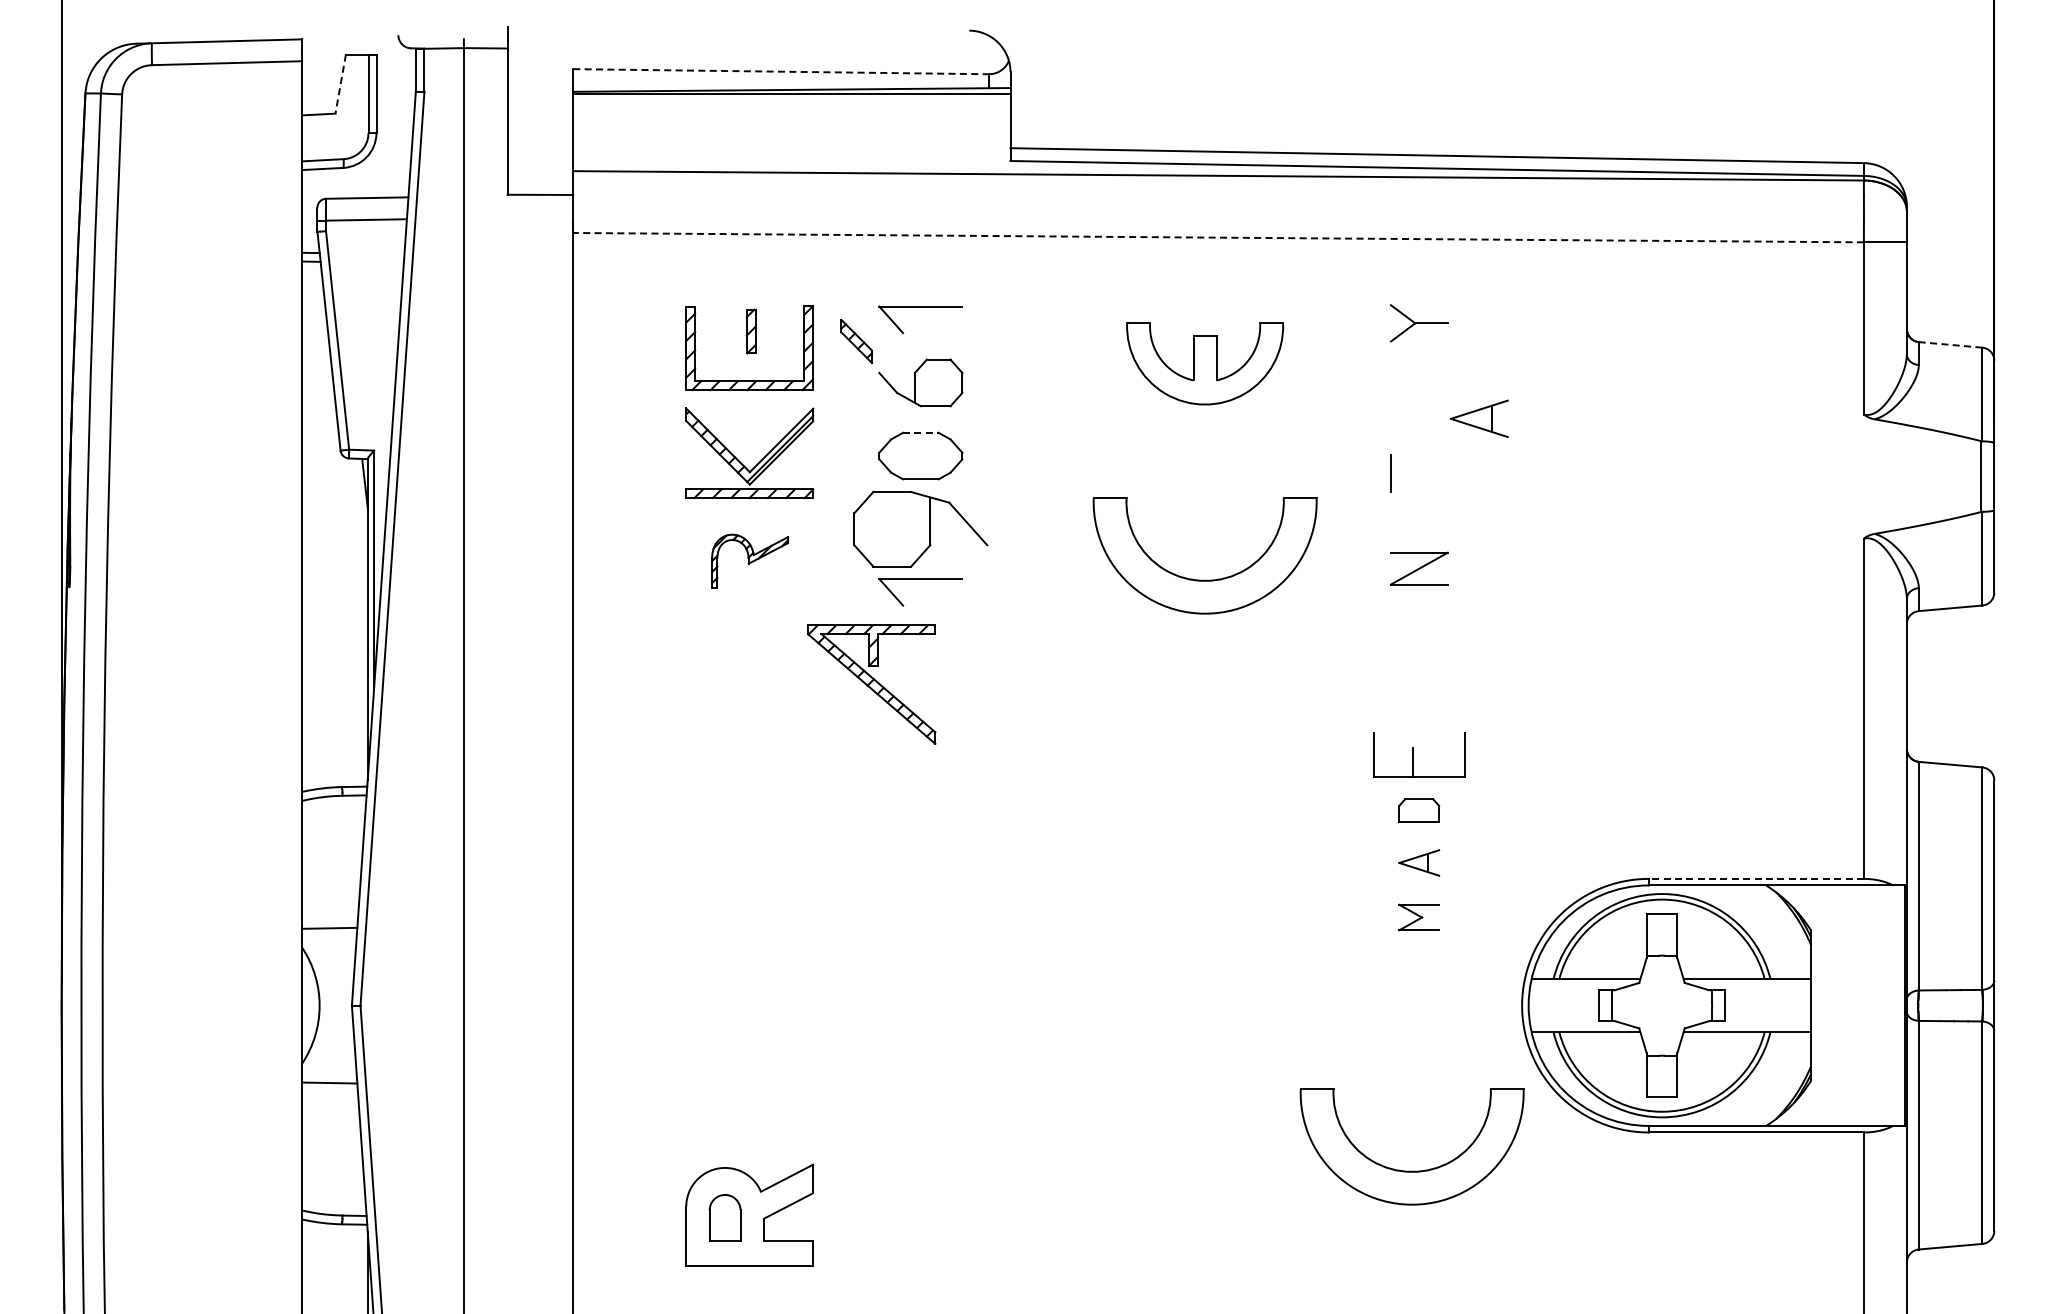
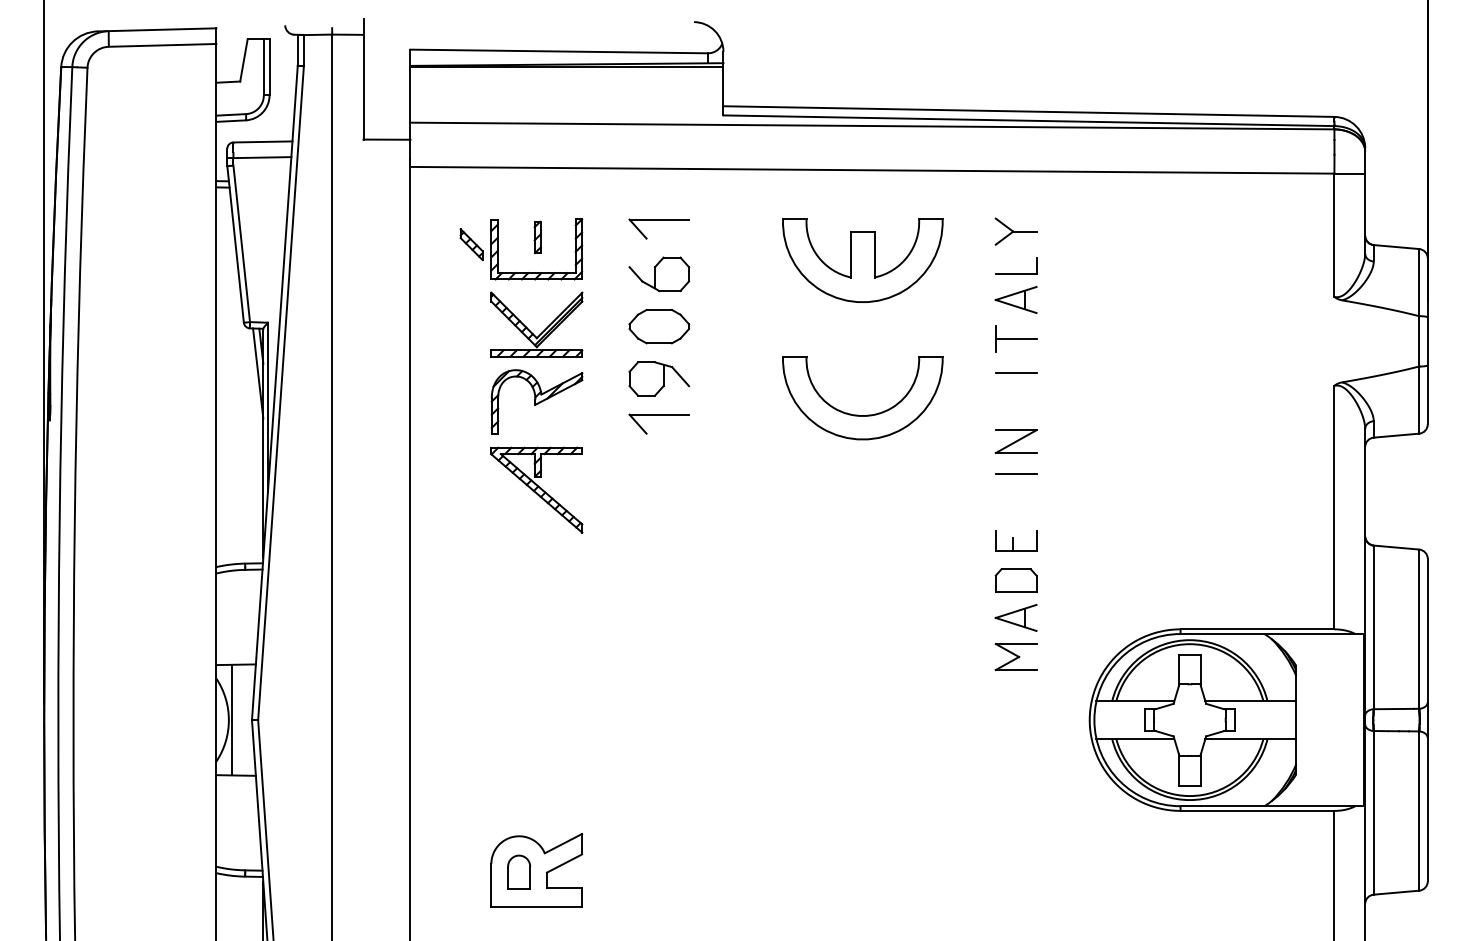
line: (780, 71) -> (558, 51), dashed -> solid
line: (340, 84) -> (243, 60), dashed -> solid
line: (1218, 237) -> (872, 170), dashed -> solid
part: (856, 340) -> (471, 243), moved
line: (1950, 344) -> (1396, 246), dashed -> solid
part: (1204, 363) -> (862, 260), size x1.43
part: (1419, 381) -> (1016, 273), added
part: (1478, 418) -> (1015, 299), moved
line: (920, 432) -> (659, 309), dashed -> solid
line: (1418, 473) -> (1015, 339), added
line: (1418, 520) -> (1015, 372), added
line: (360, 521) -> (258, 373), added
part: (920, 528) -> (659, 378), size x0.62
part: (749, 561) -> (536, 402), size x1.67
part: (1418, 568) -> (1015, 441), moved
line: (1419, 660) -> (1016, 473), added
part: (871, 684) -> (536, 490), moved
part: (1419, 755) -> (1016, 541), size x0.62
part: (1418, 810) -> (1015, 580), size x1.43
part: (1418, 862) -> (1015, 617), size x1.43
line: (1755, 878) -> (1256, 629), dashed -> solid
part: (1418, 917) -> (1015, 656), size x1.43
line: (324, 1005) -> (232, 719), added
part: (1411, 1170) -> (1010, 838), removed

